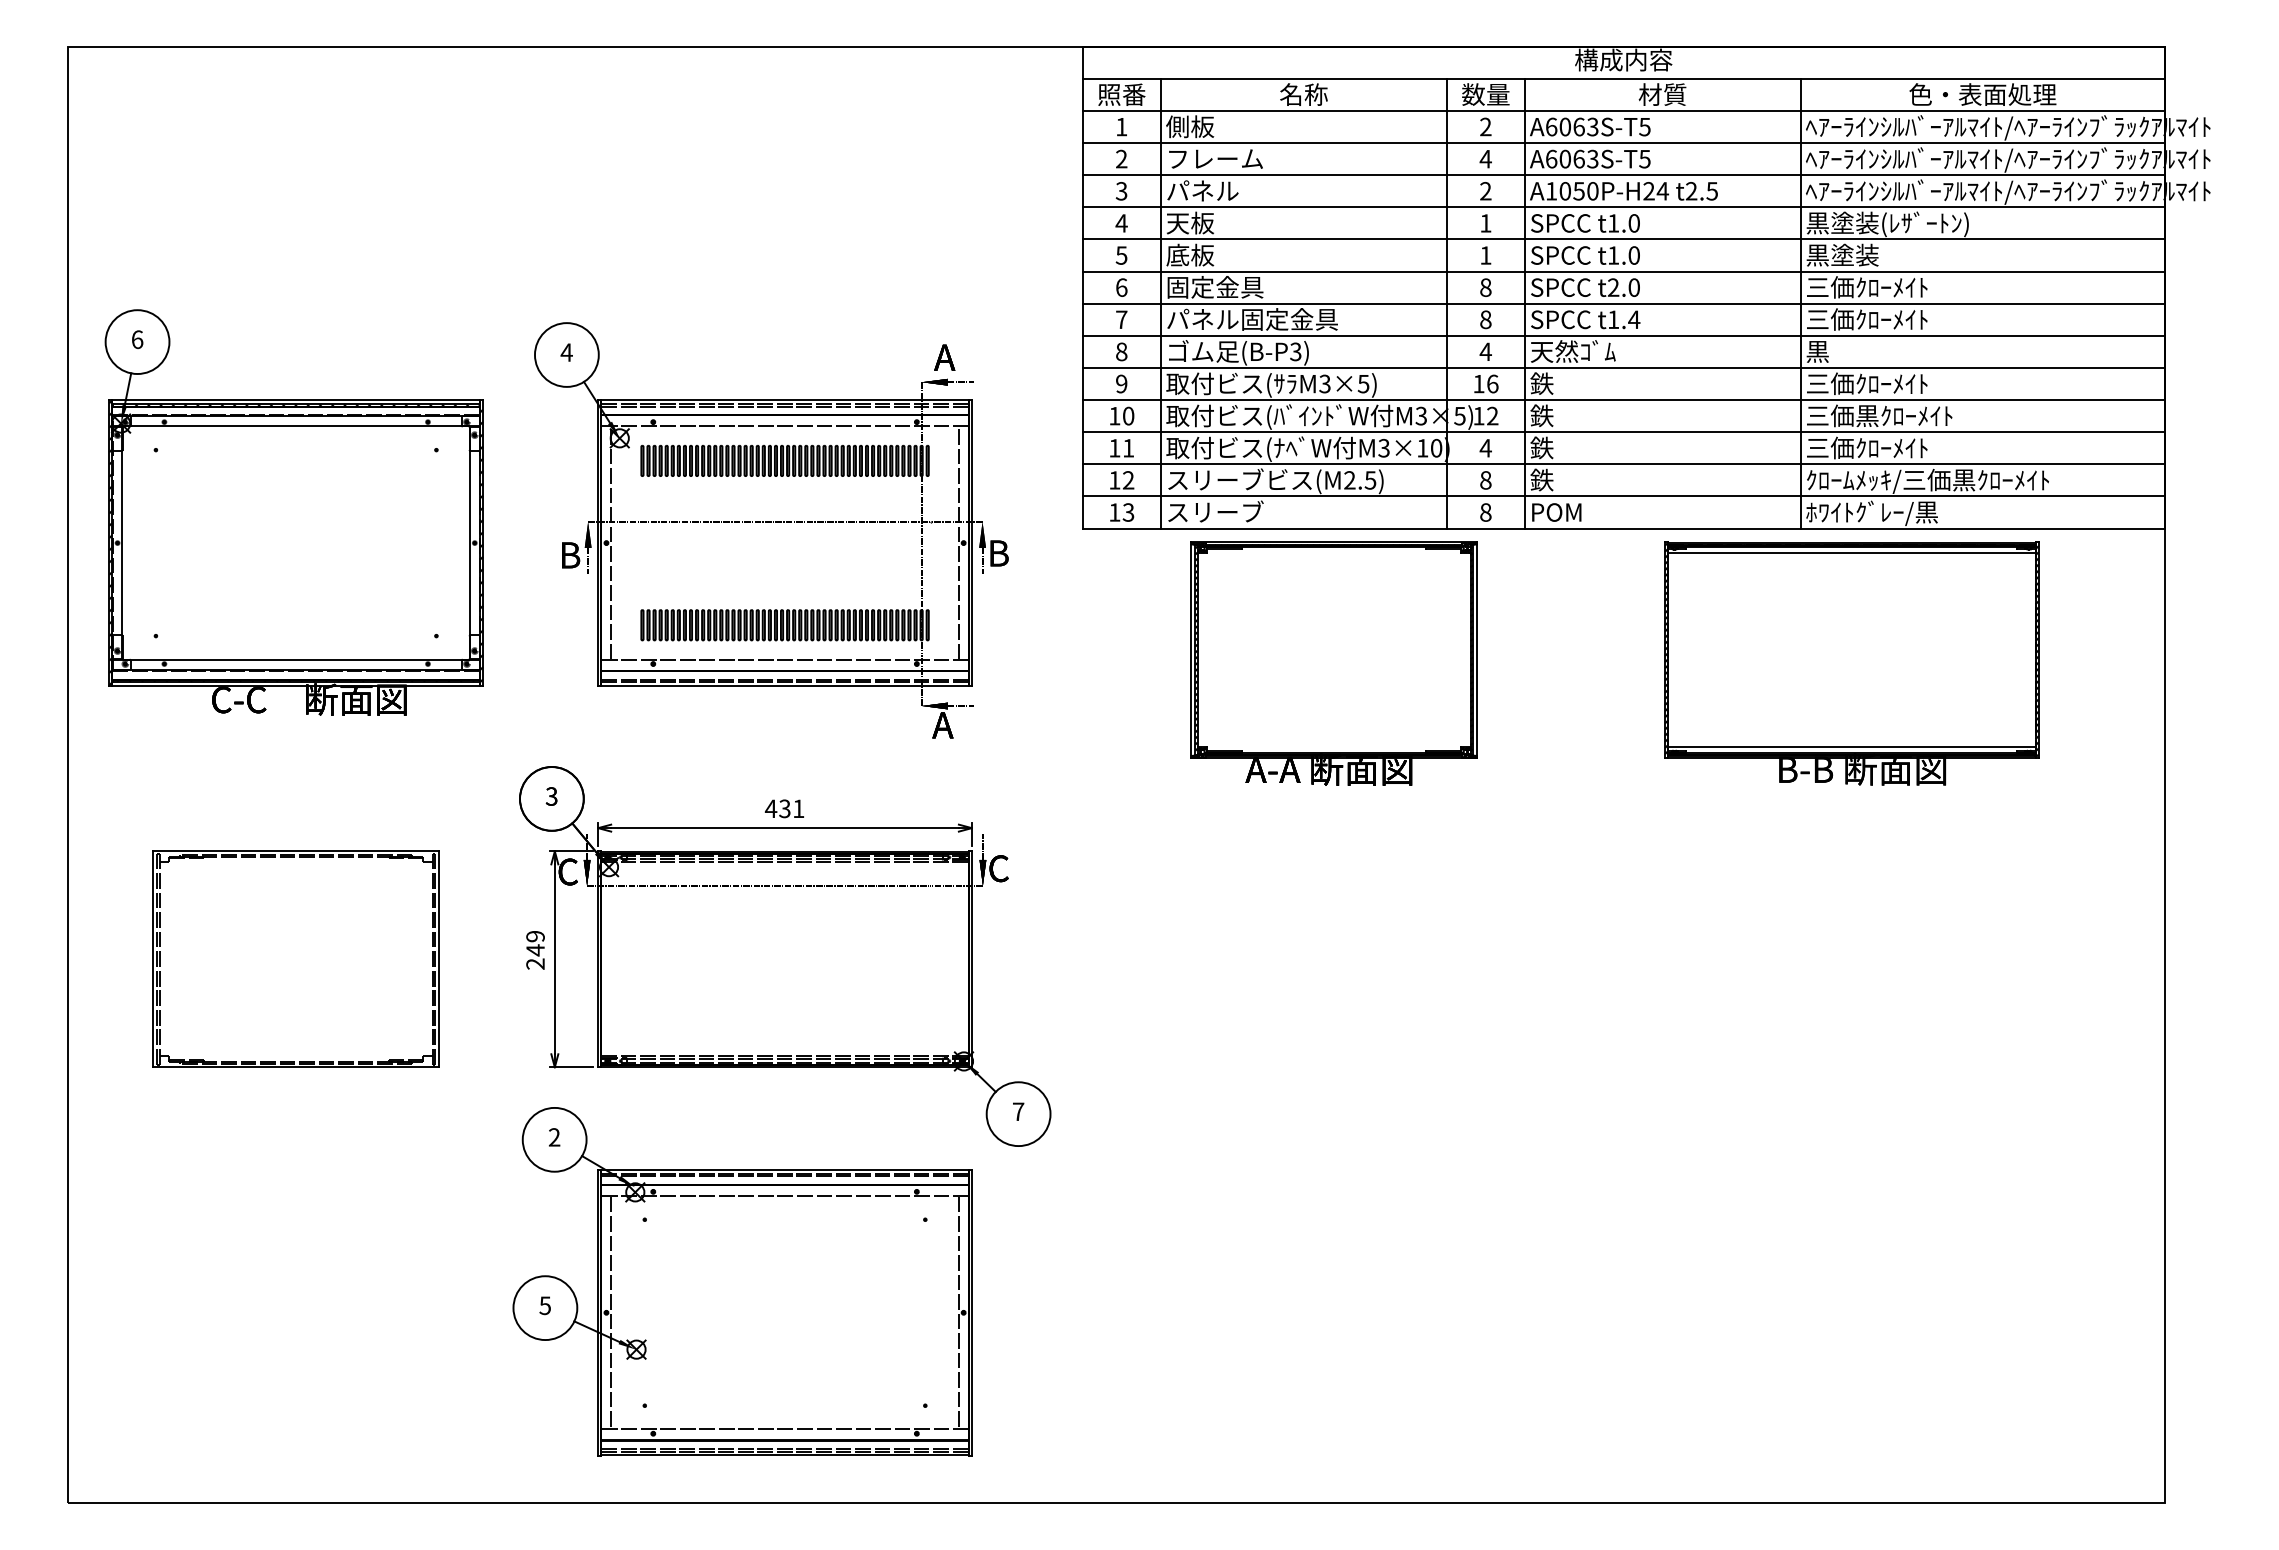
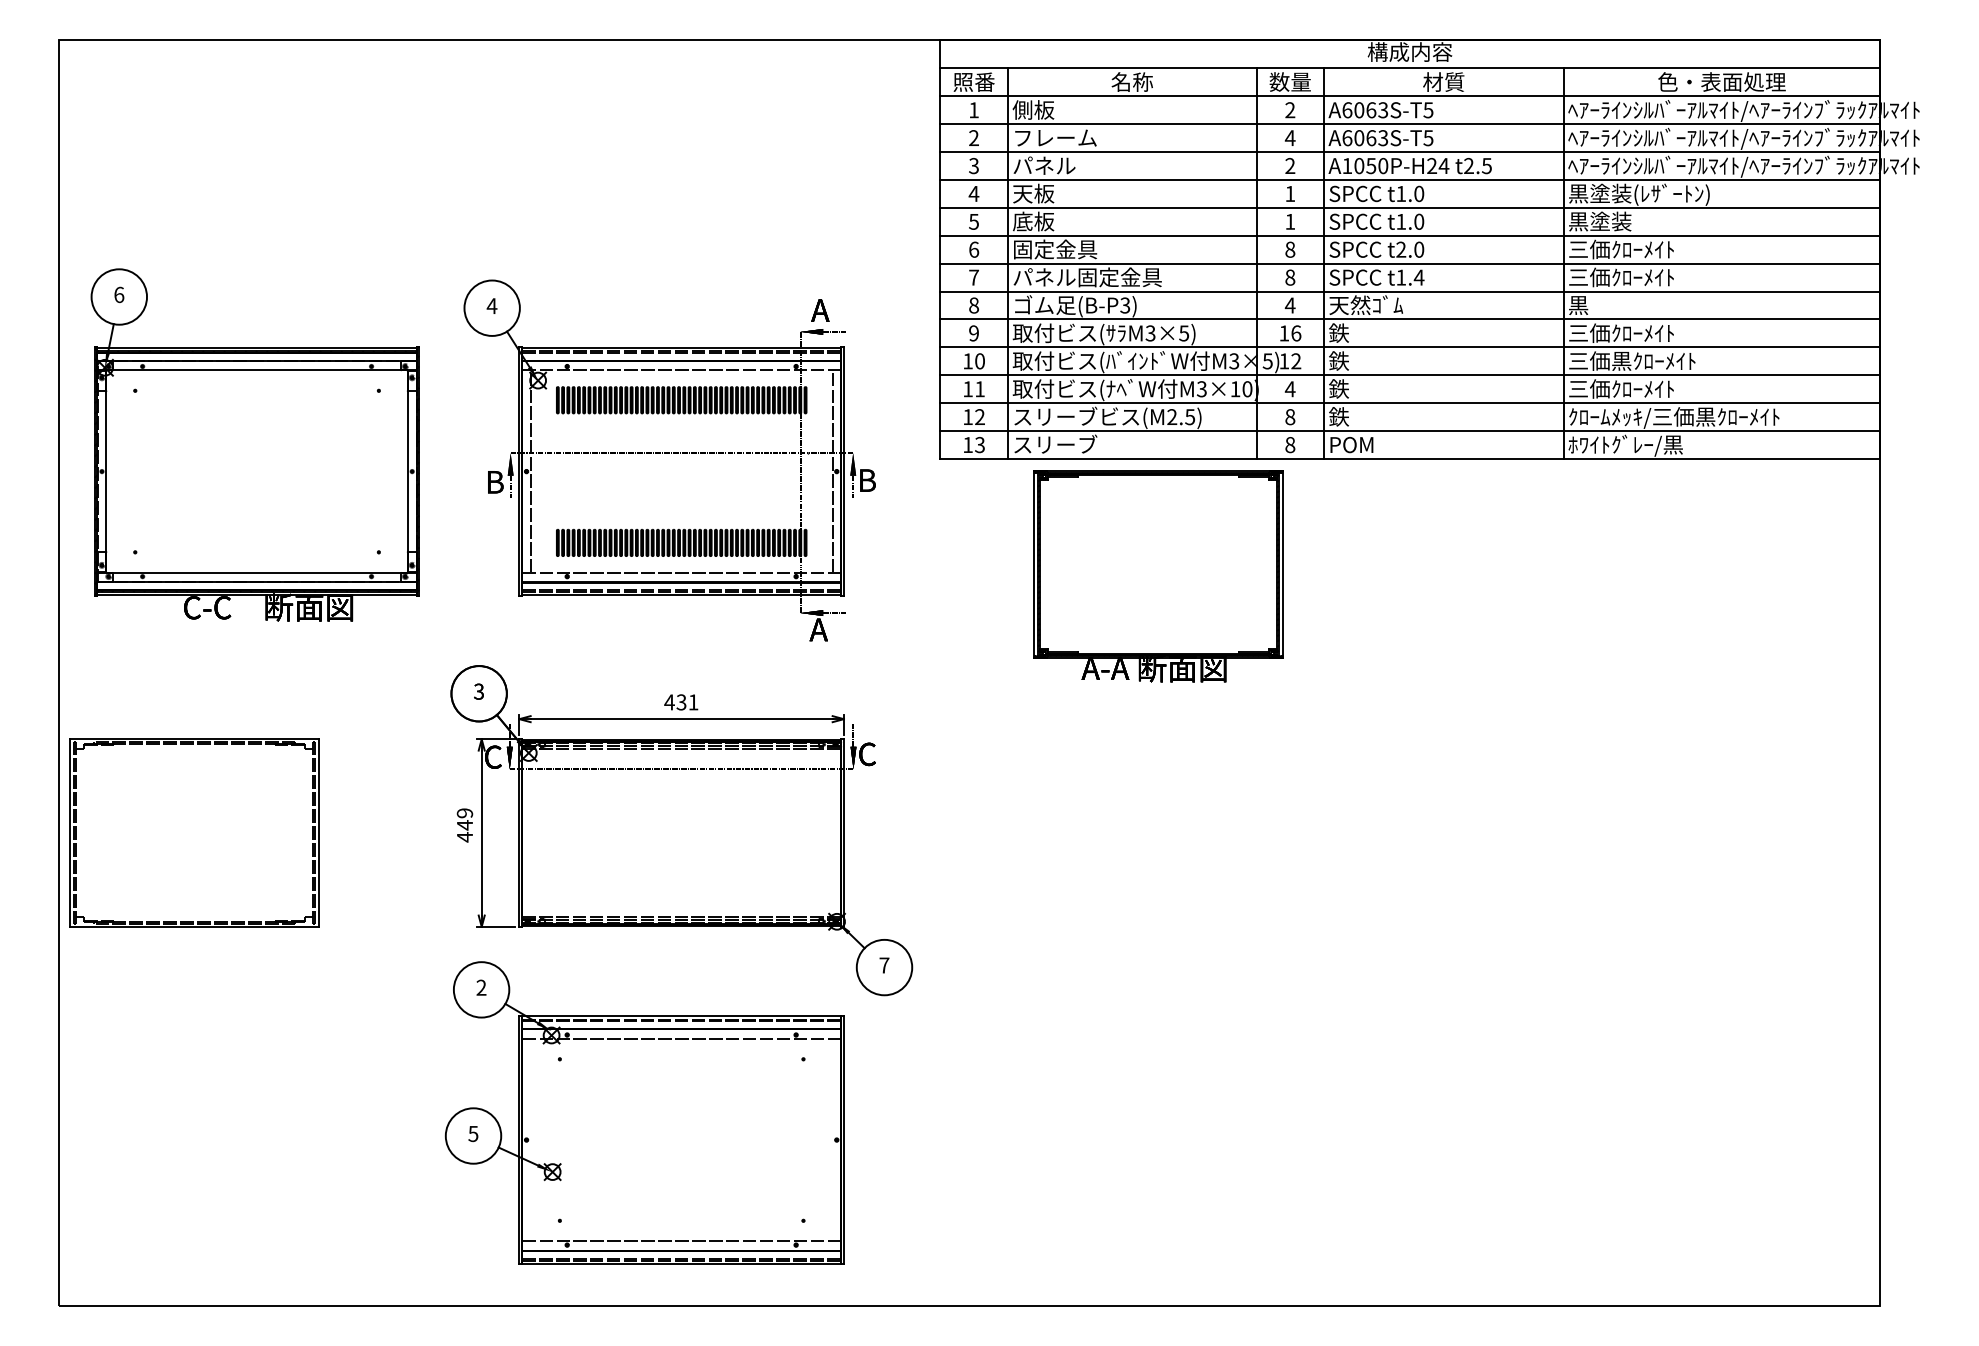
part: (1851, 663) -> (1607, 576), removed
part: (295, 958) -> (193, 832), moved
text: (535, 964) -> (464, 837), 249 -> 449
line: (611, 1312) -> (530, 1139), removed
line: (958, 1312) -> (832, 1139), removed

